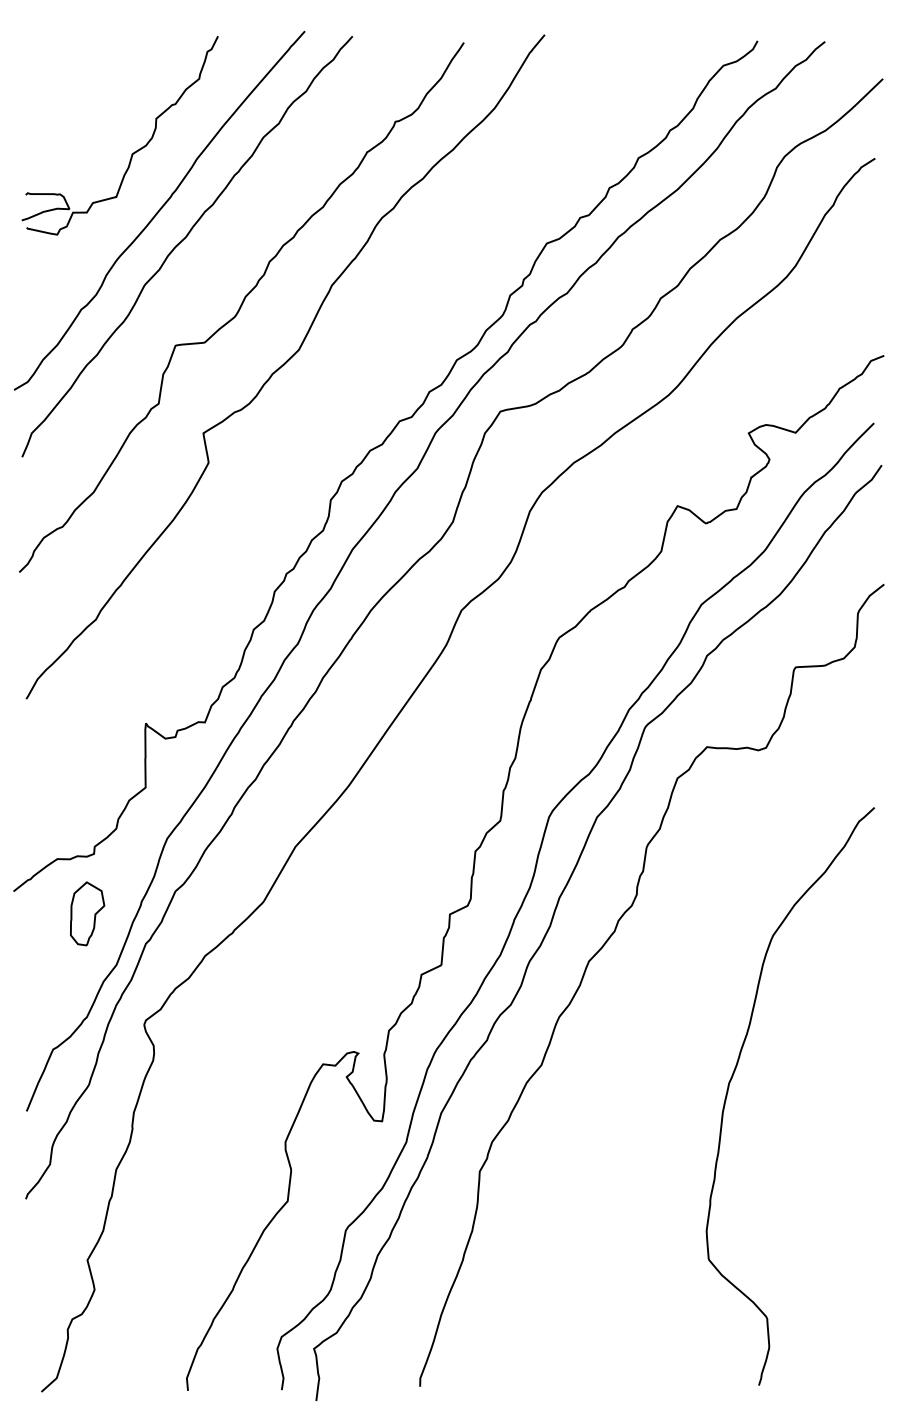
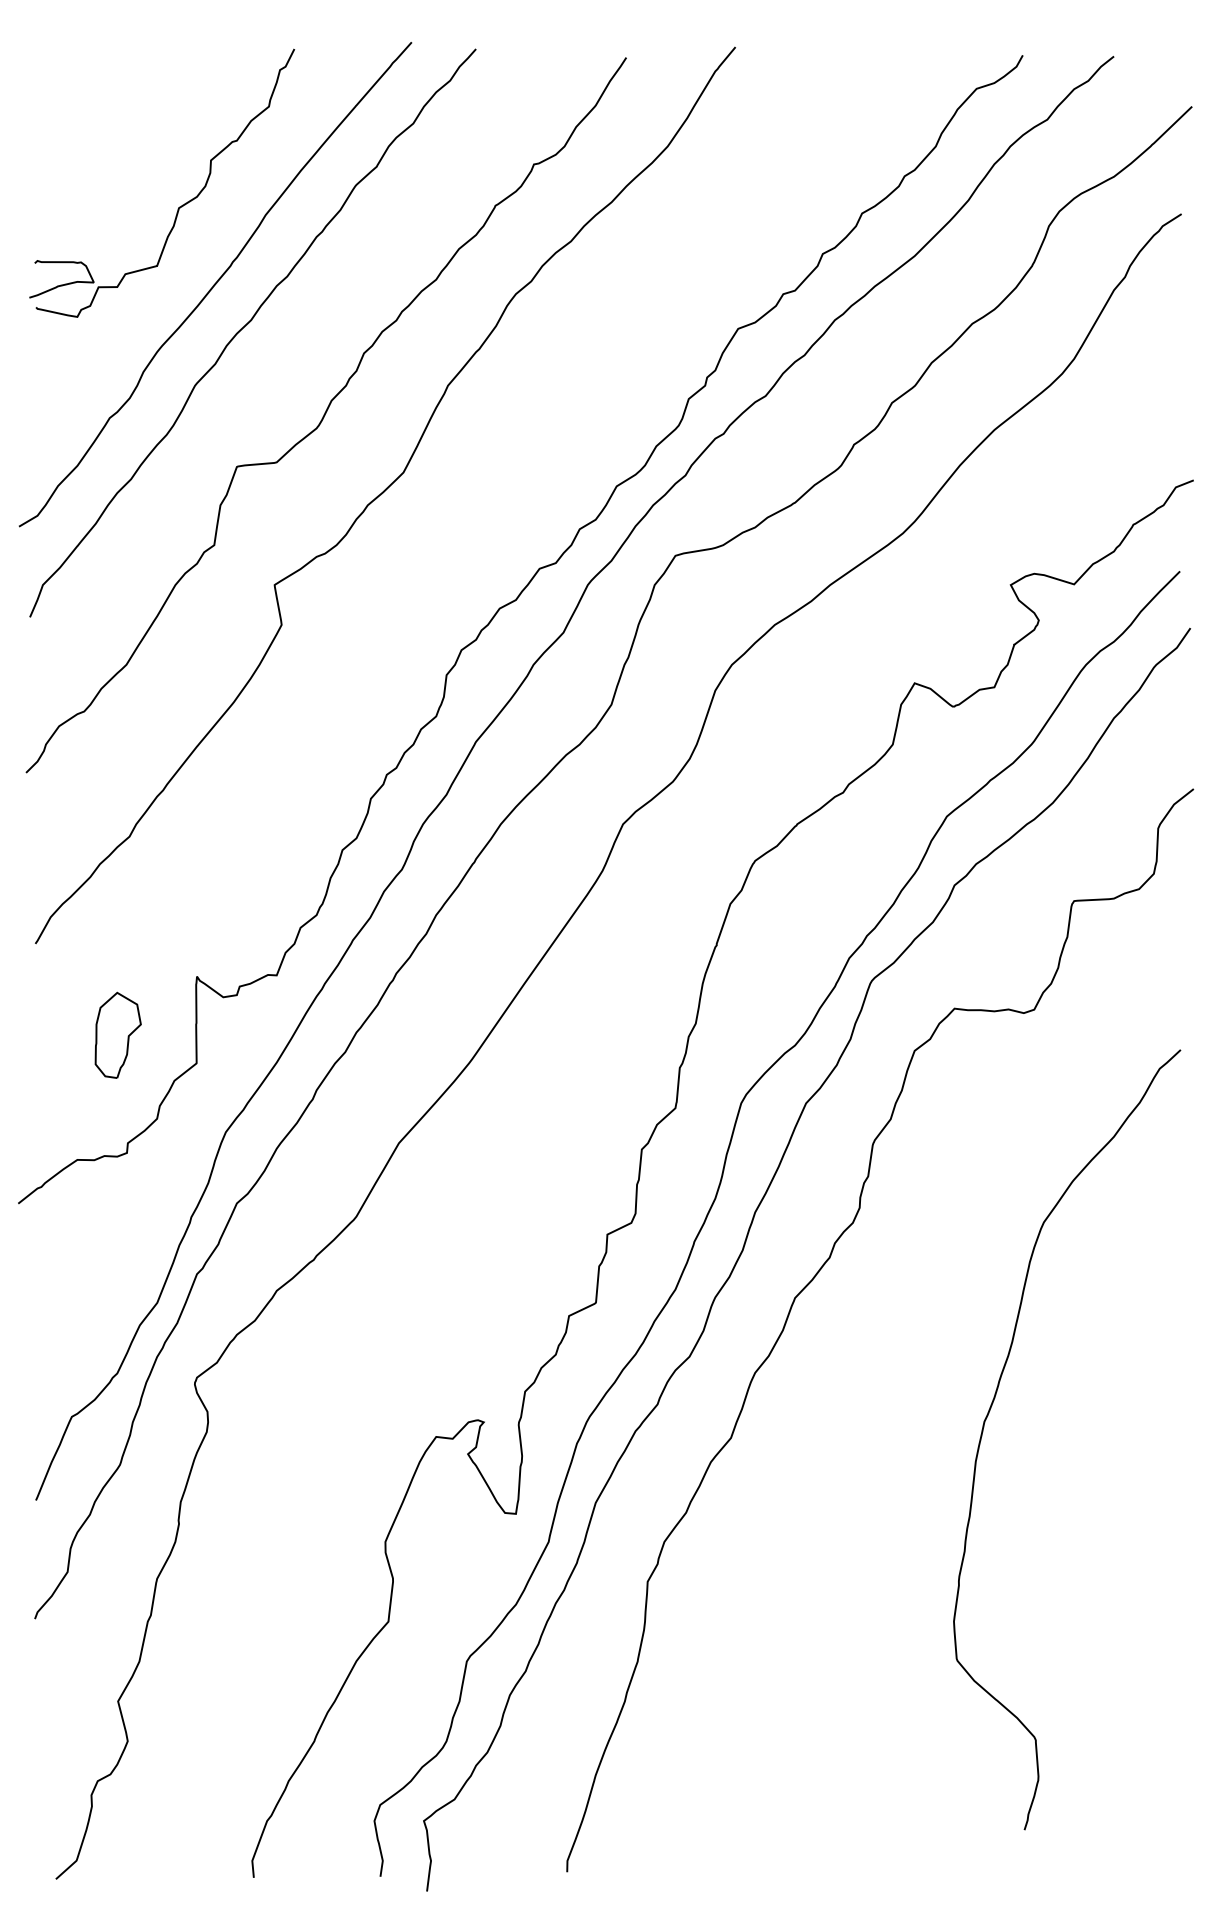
part: (87, 913) -> (118, 1034), moved
curve: (733, 1076) -> (990, 1412), moved

